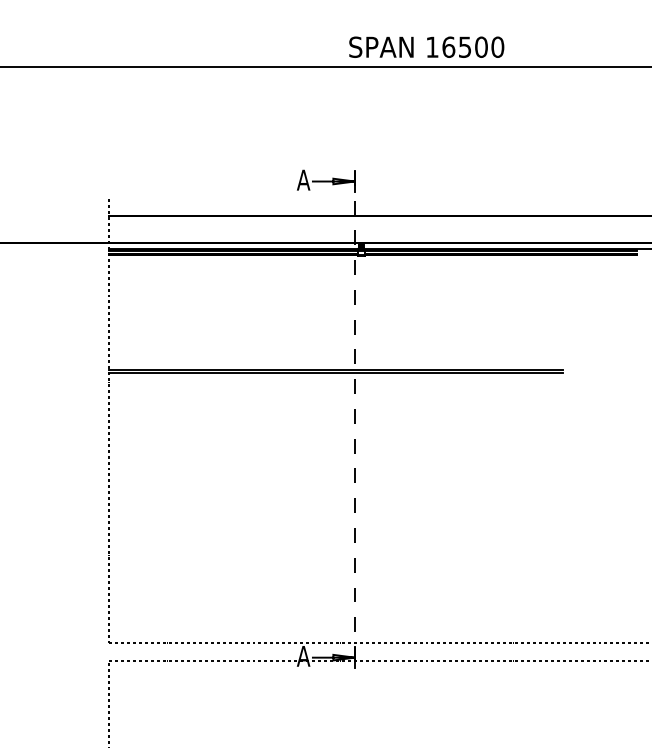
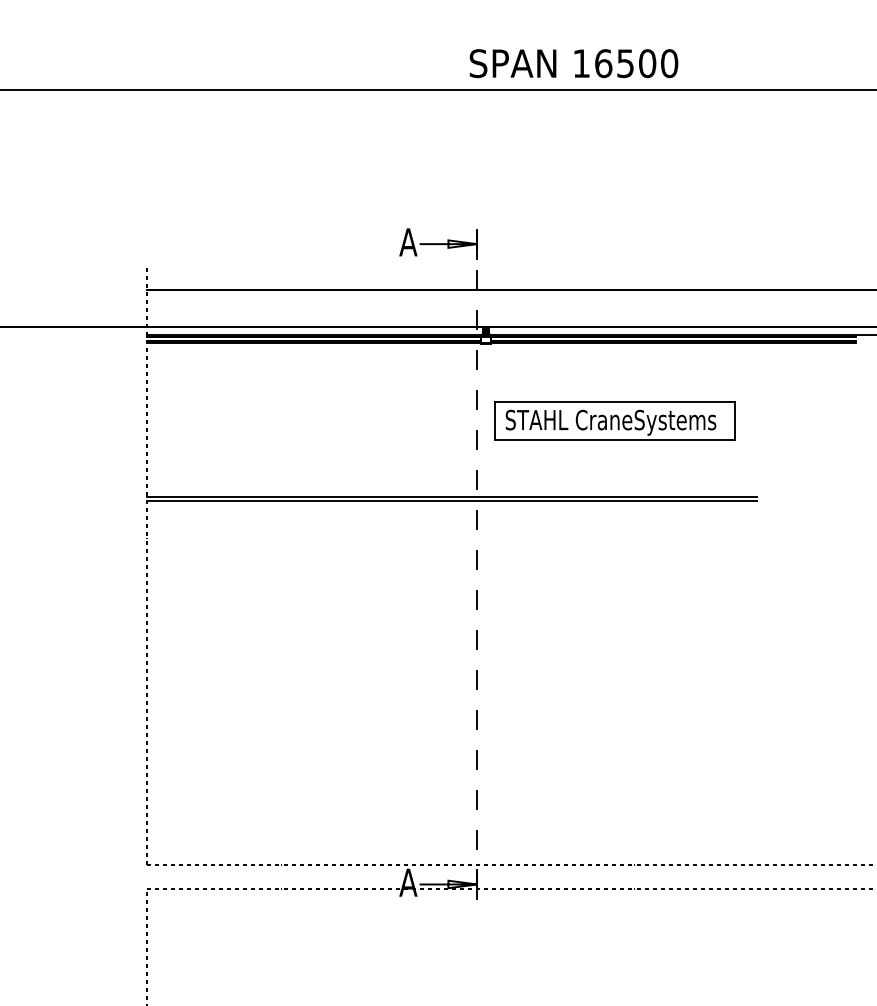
part: (456, 312) -> (614, 420), added

